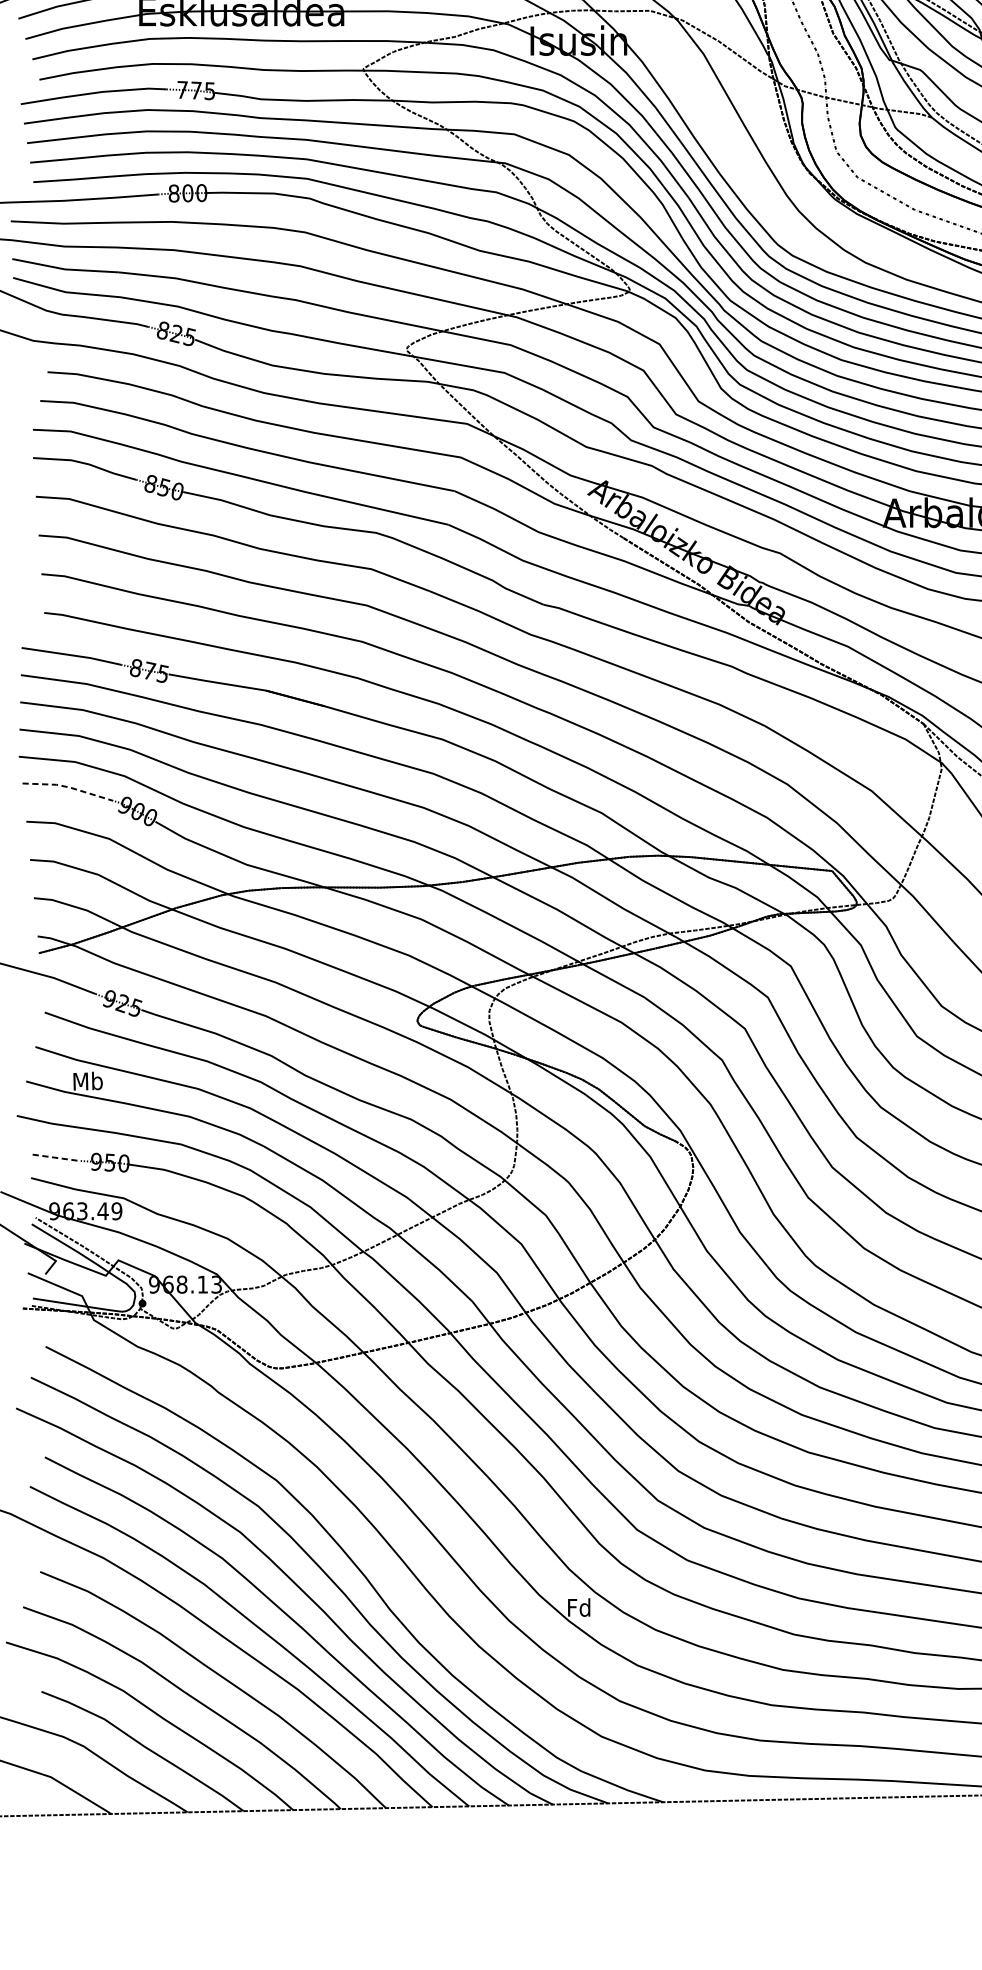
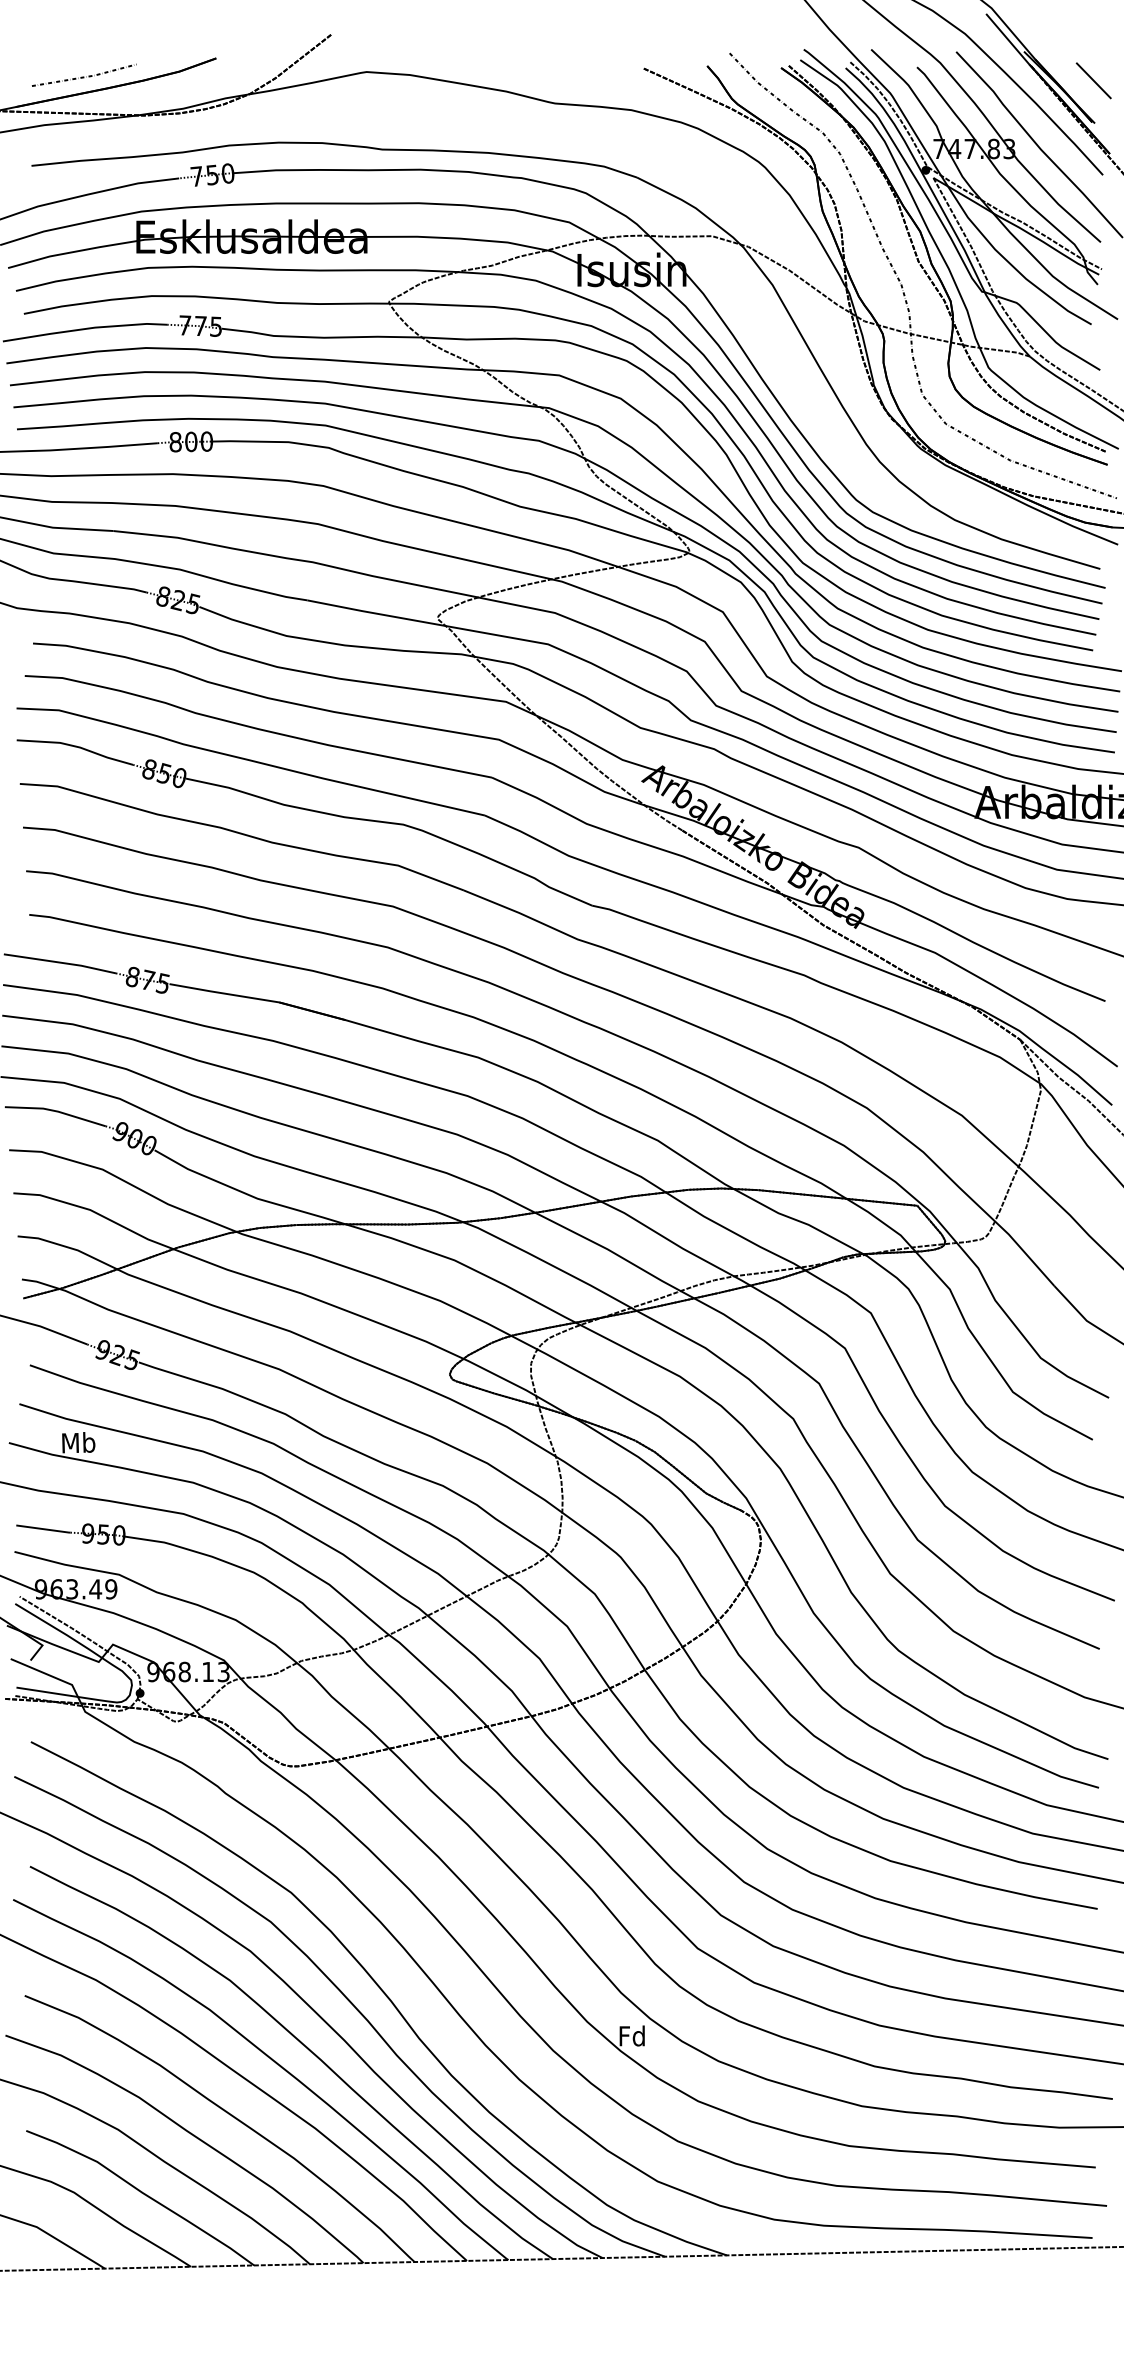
line: (68, 787) -> (56, 1111), dashed -> solid
line: (57, 1158) -> (44, 1529), dashed -> solid

